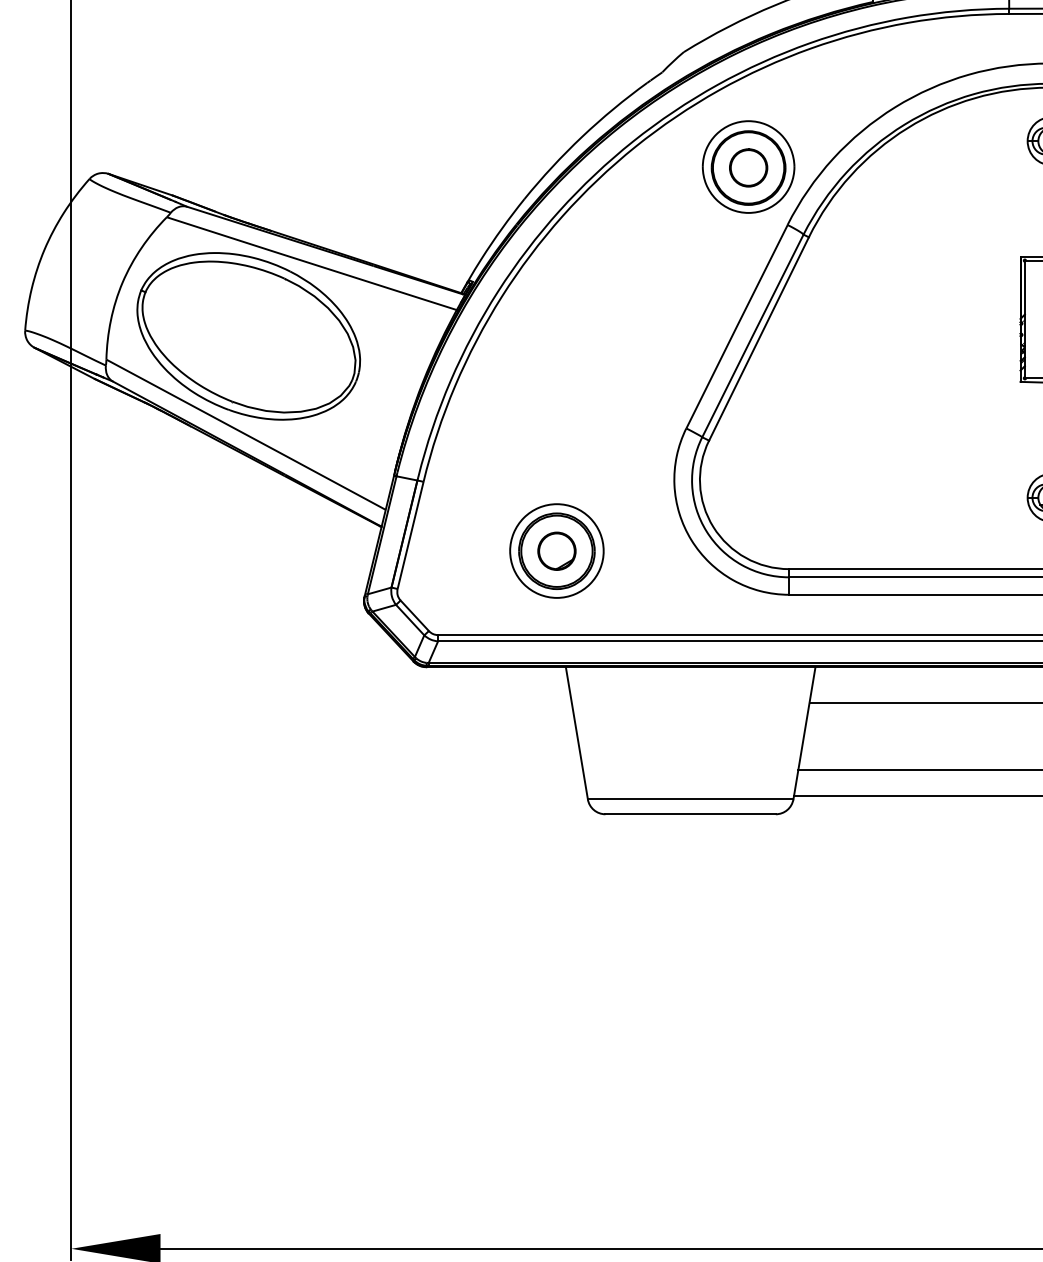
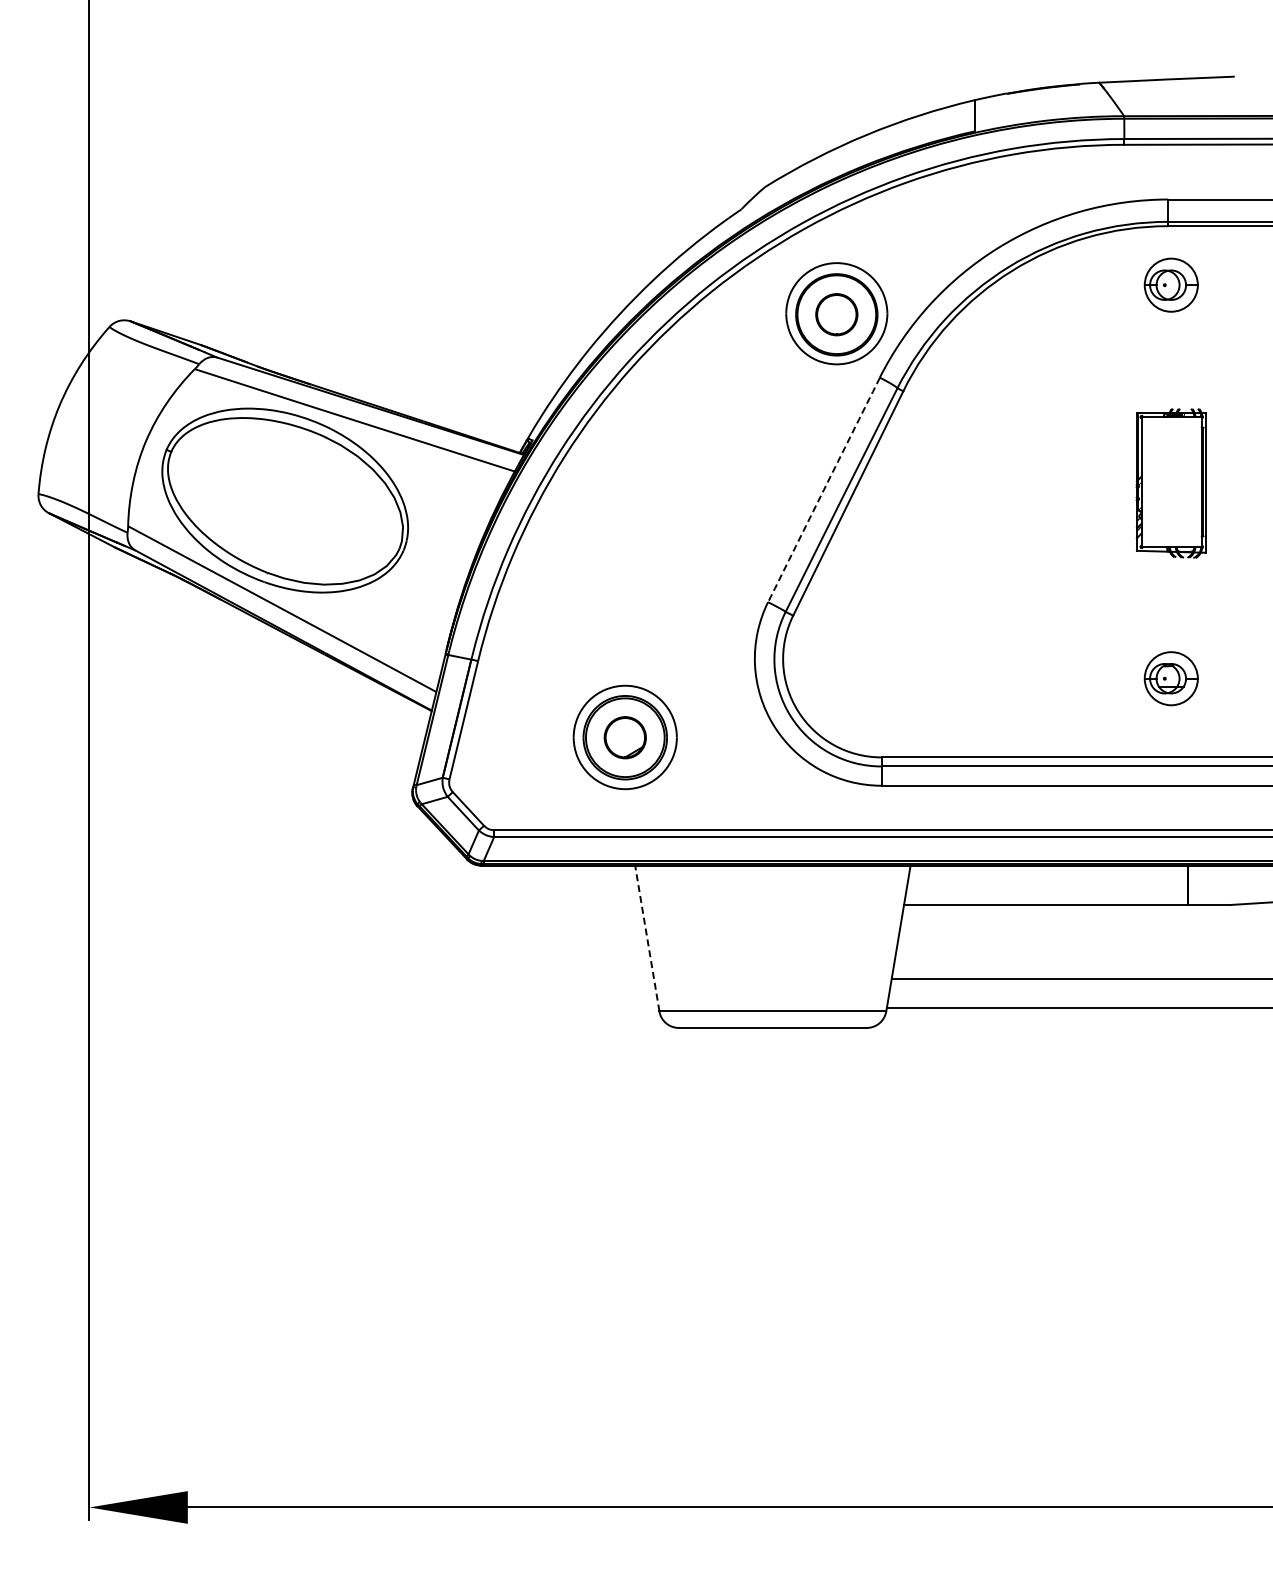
arc: (736, 326) -> (823, 489), solid -> dashed
line: (577, 733) -> (647, 938), solid -> dashed

